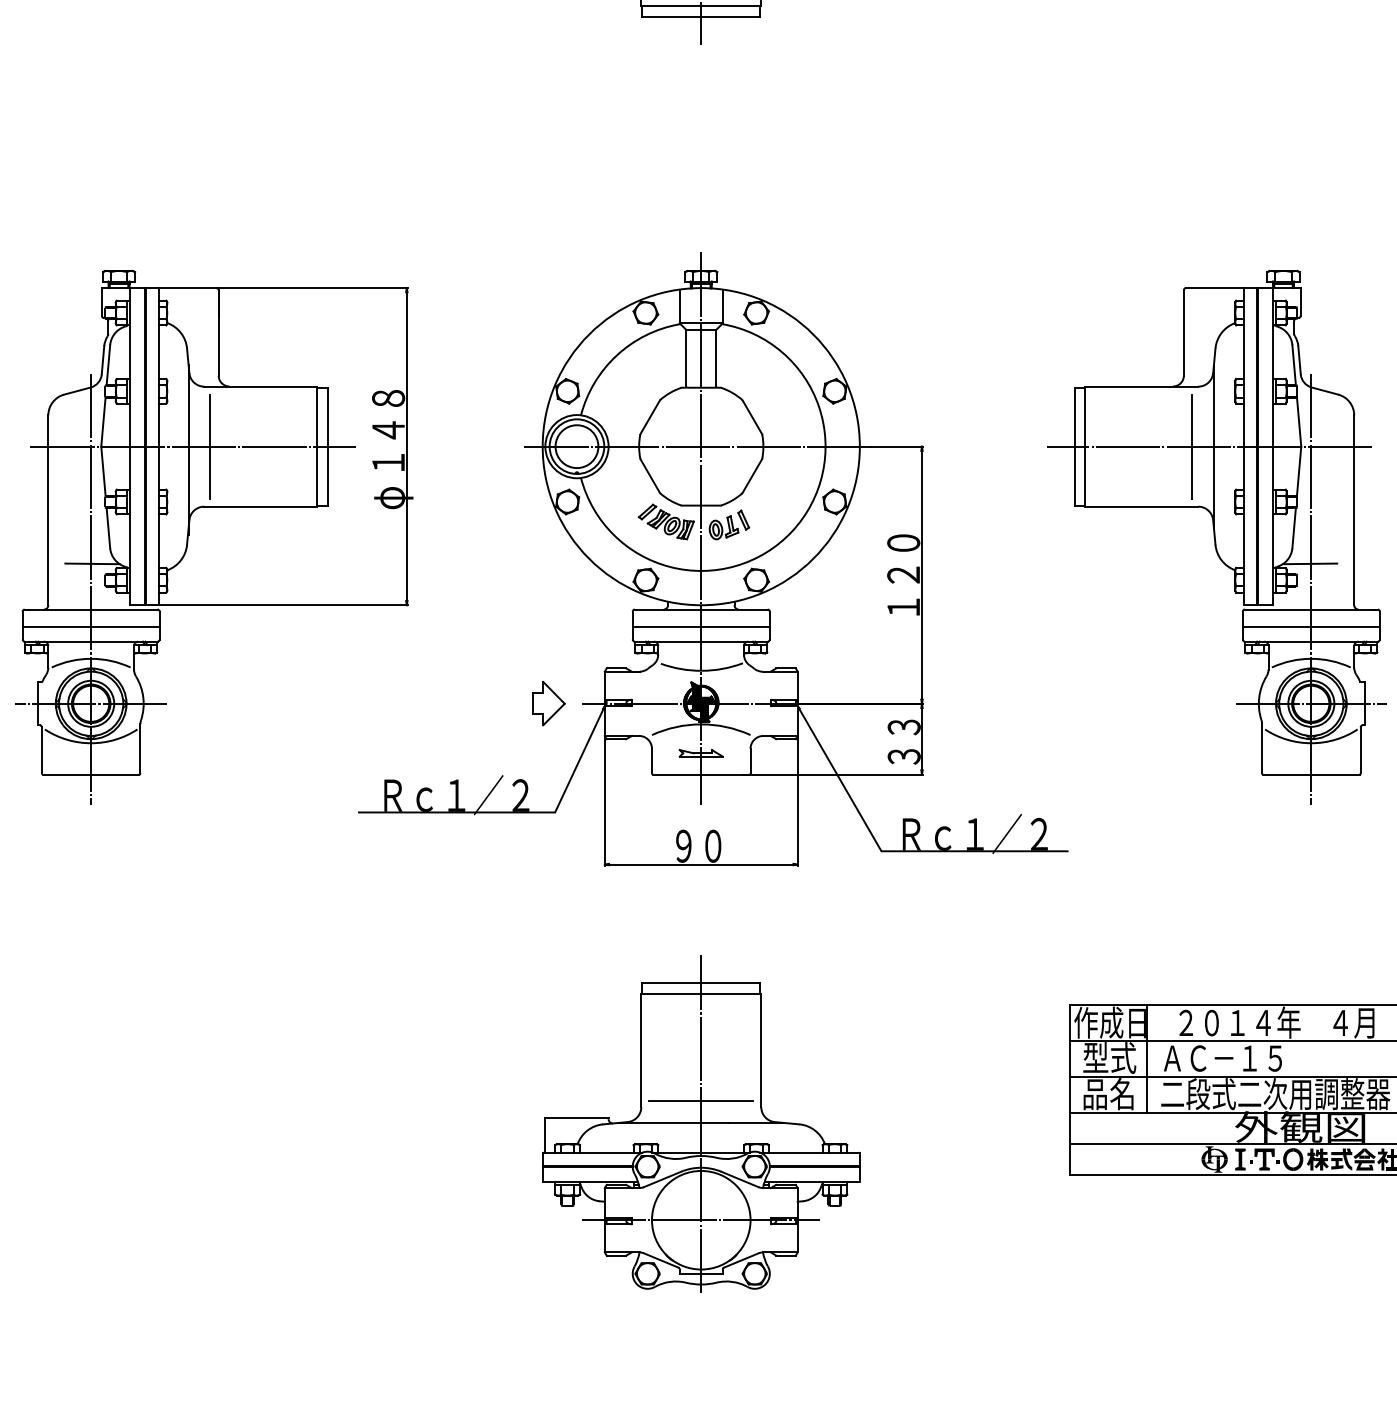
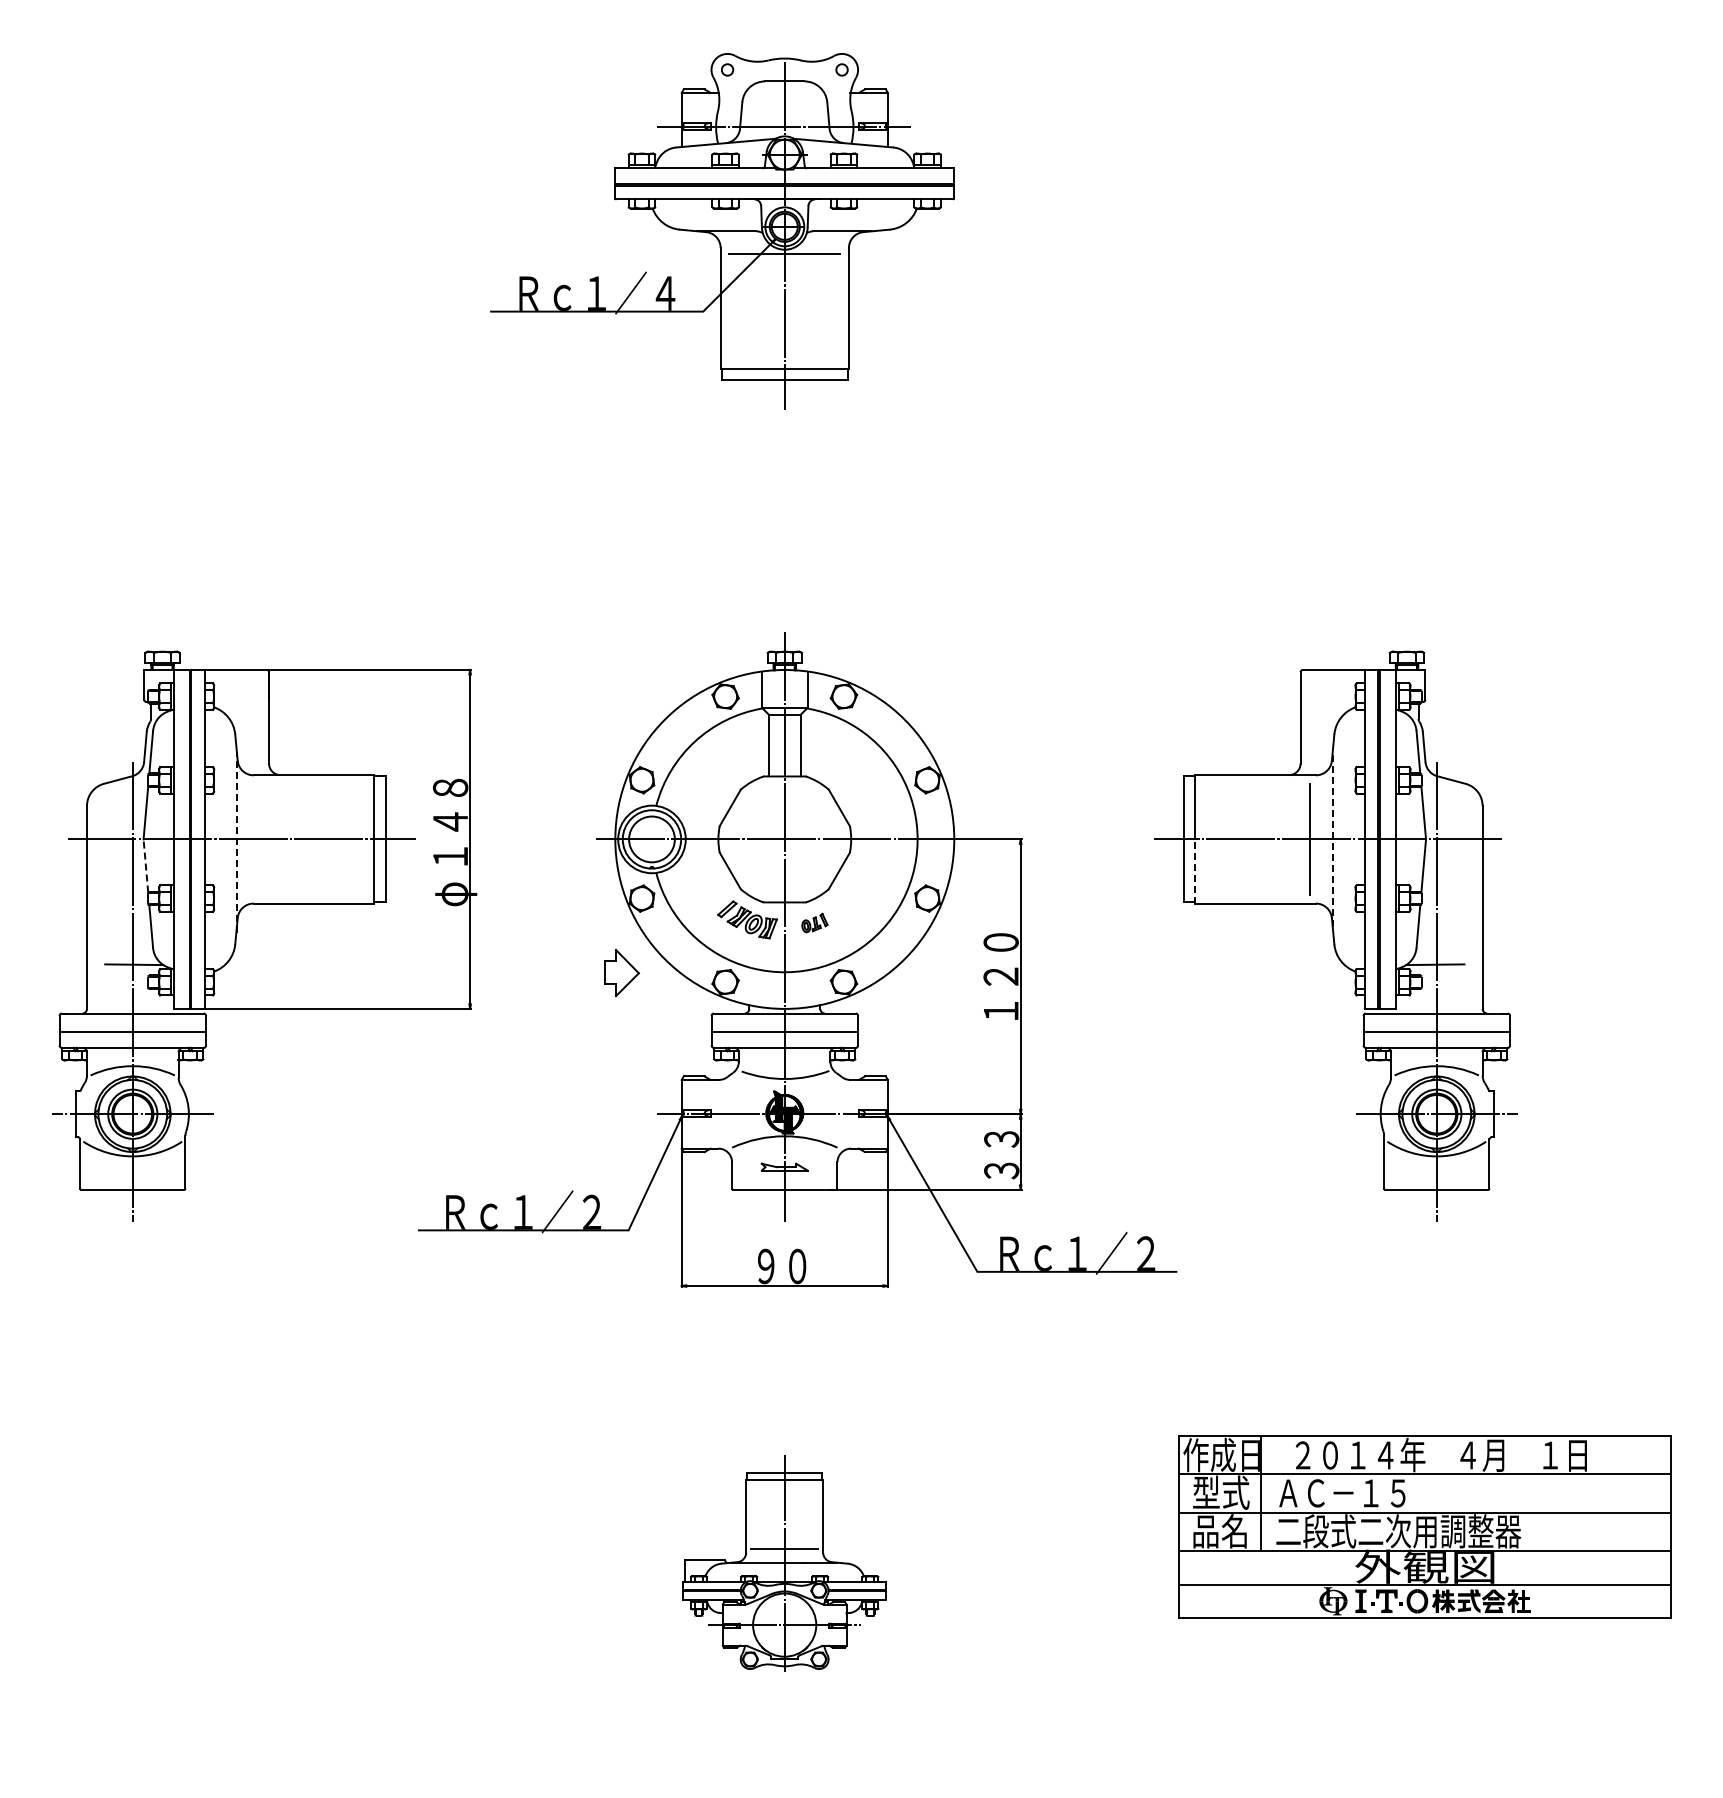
line: (209, 445) -> (259, 838), removed
line: (1213, 446) -> (1332, 839), solid -> dashed
line: (188, 449) -> (236, 842), solid -> dashed
line: (103, 471) -> (145, 865), solid -> dashed
line: (1085, 476) -> (1195, 871), solid -> dashed
part: (729, 524) -> (814, 922), size x0.6
part: (548, 704) -> (621, 973), moved
part: (700, 1124) -> (784, 1563), size x0.6

